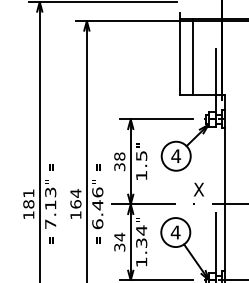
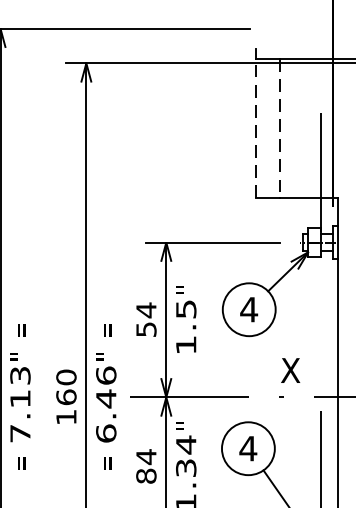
line: (179, 56) -> (255, 127), solid -> dashed
line: (193, 57) -> (280, 129), solid -> dashed
text: (119, 161) -> (145, 319), 38 -> 54
text: (75, 193) -> (65, 377), 164 -> 160
text: (119, 247) -> (145, 475), 34 -> 84

